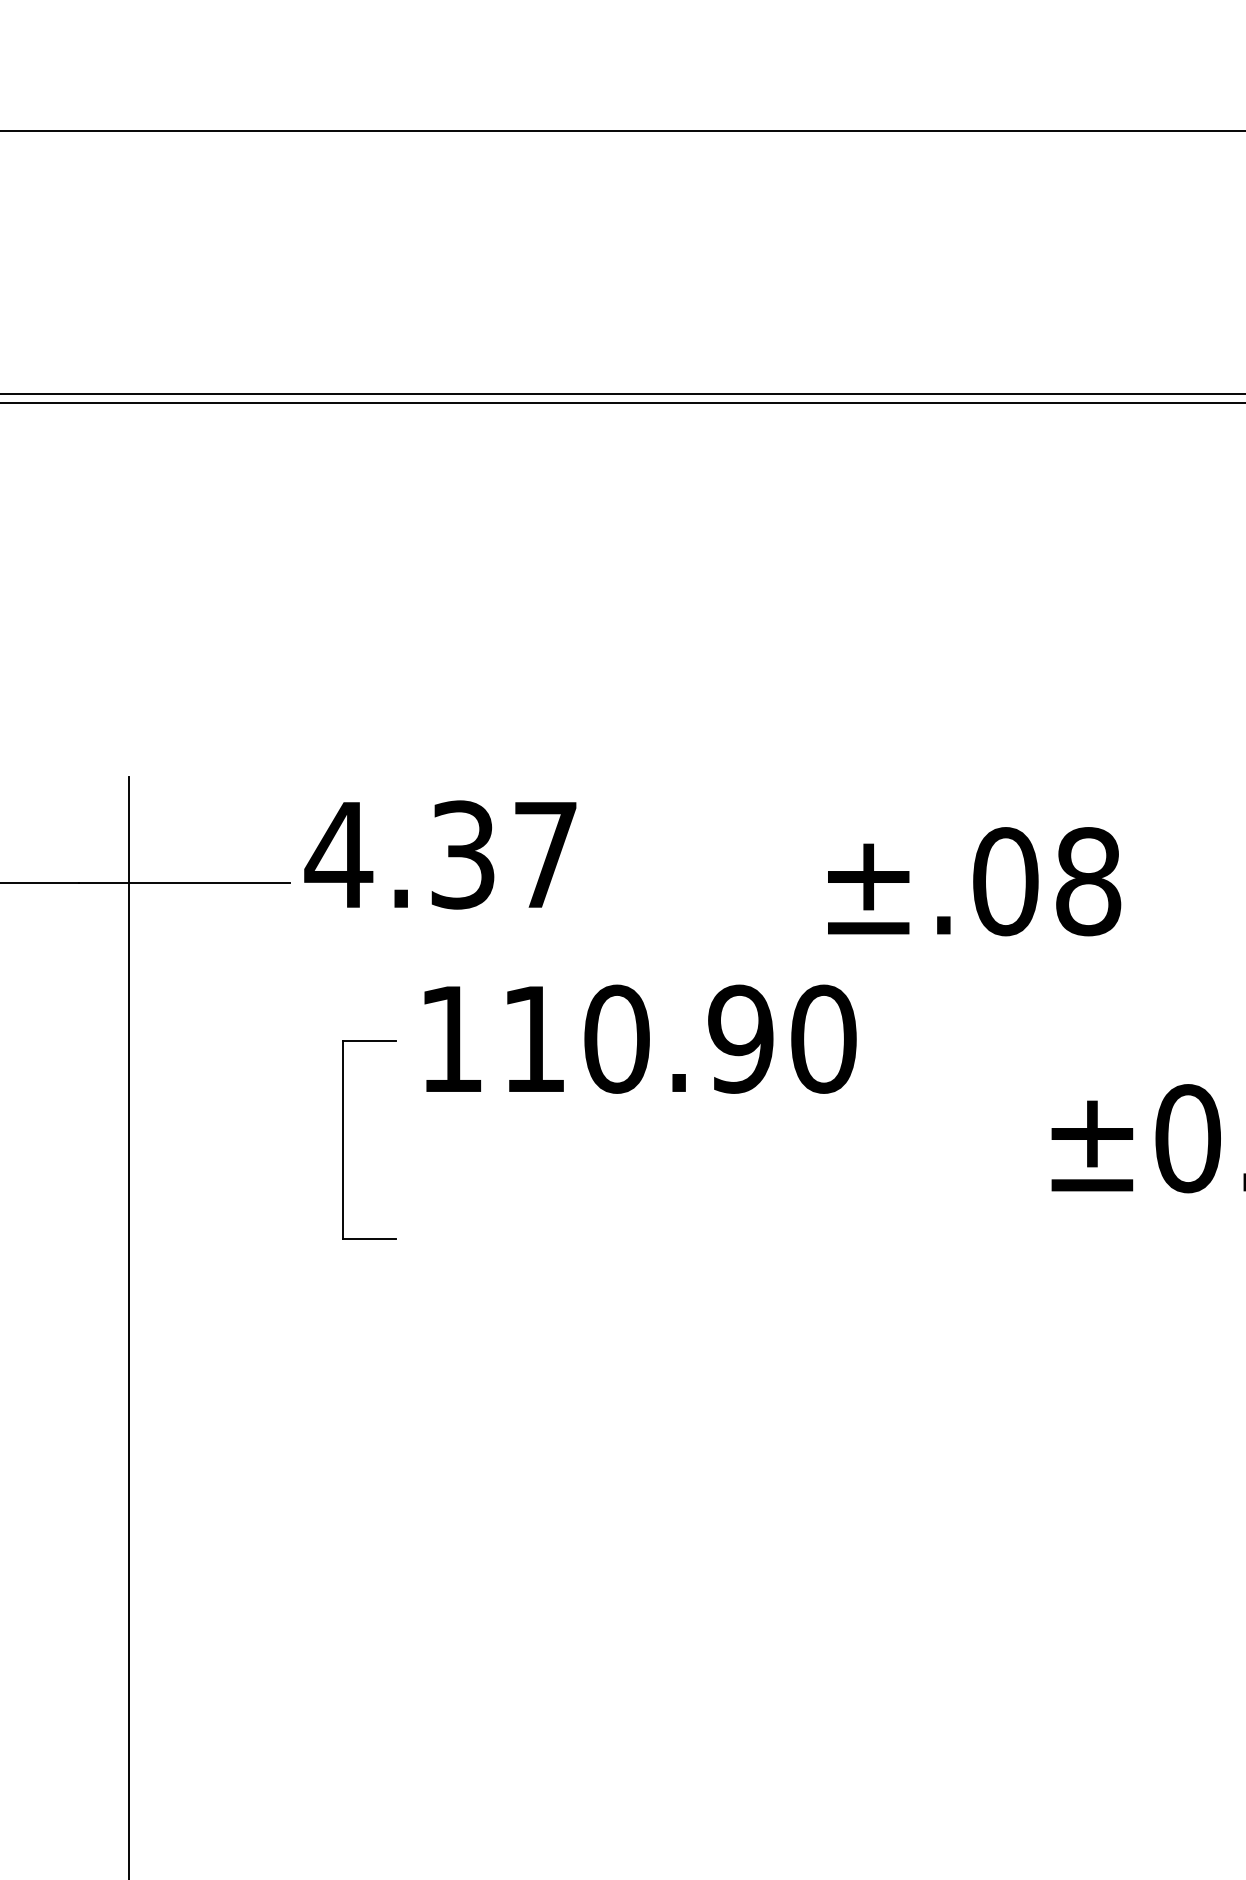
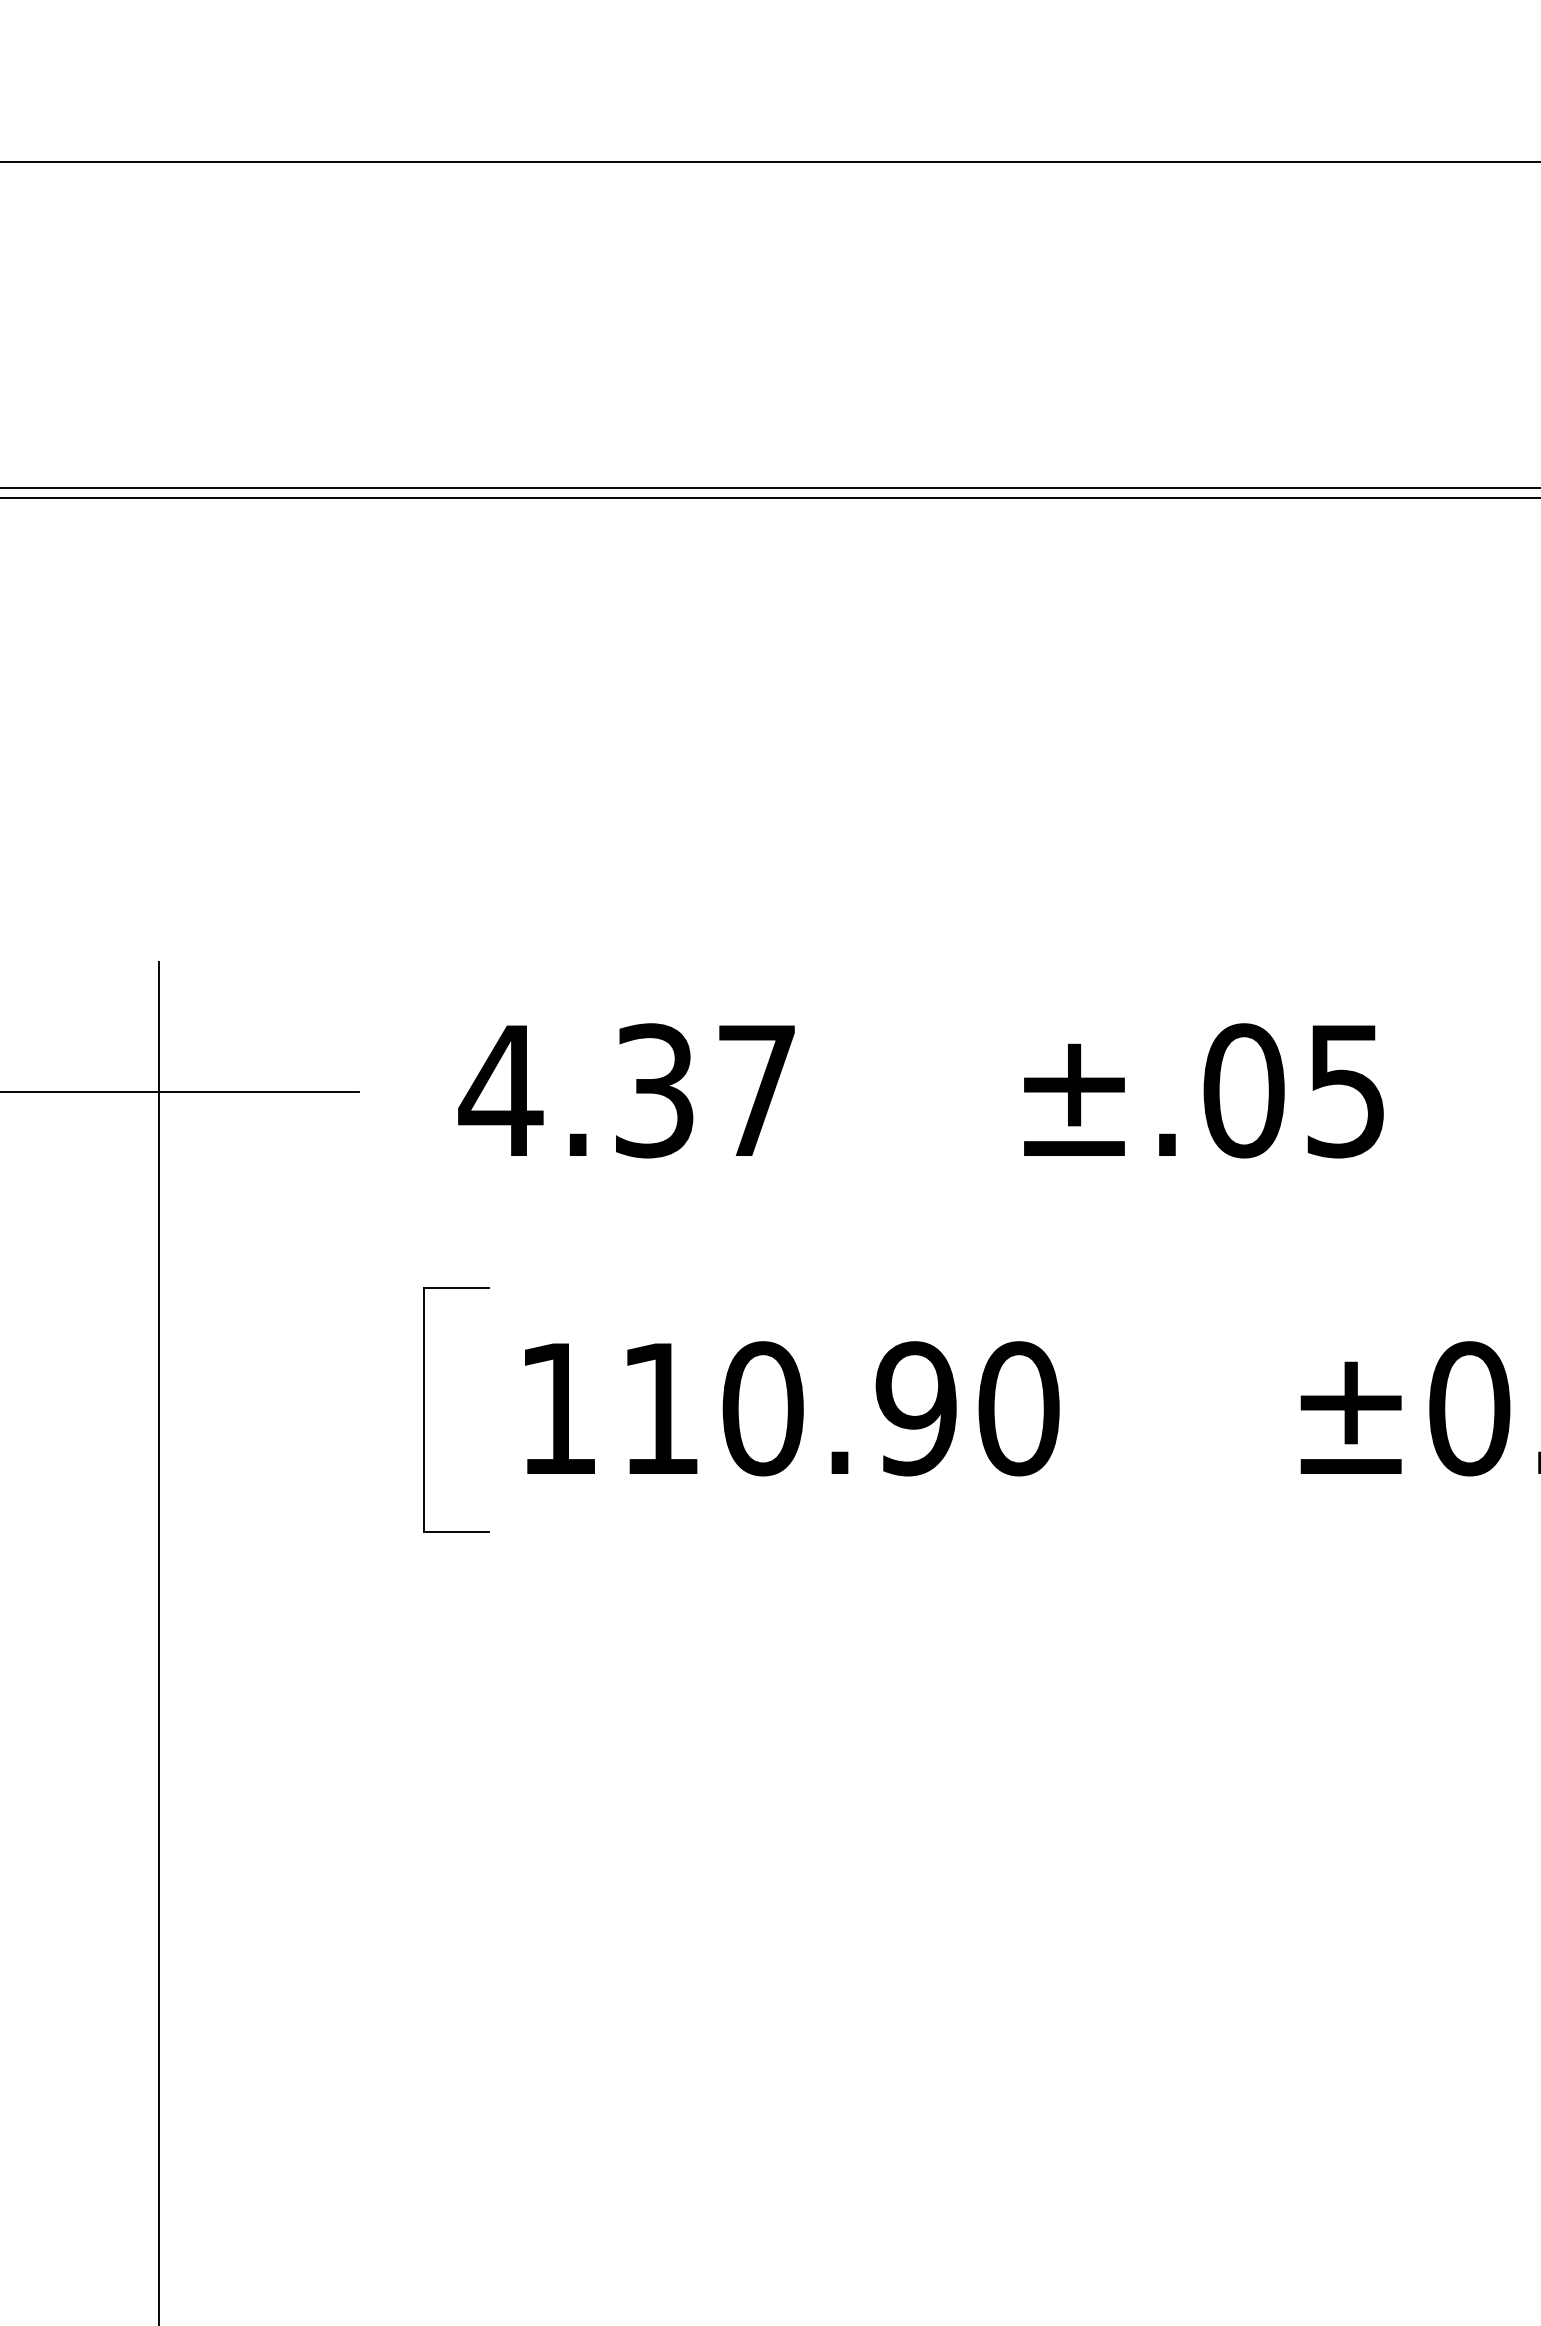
text: (440, 854) -> (626, 1090), moved
text: (1088, 881) -> (1346, 1090), ±.08 -> ±.05
text: (640, 1039) -> (792, 1408), moved

